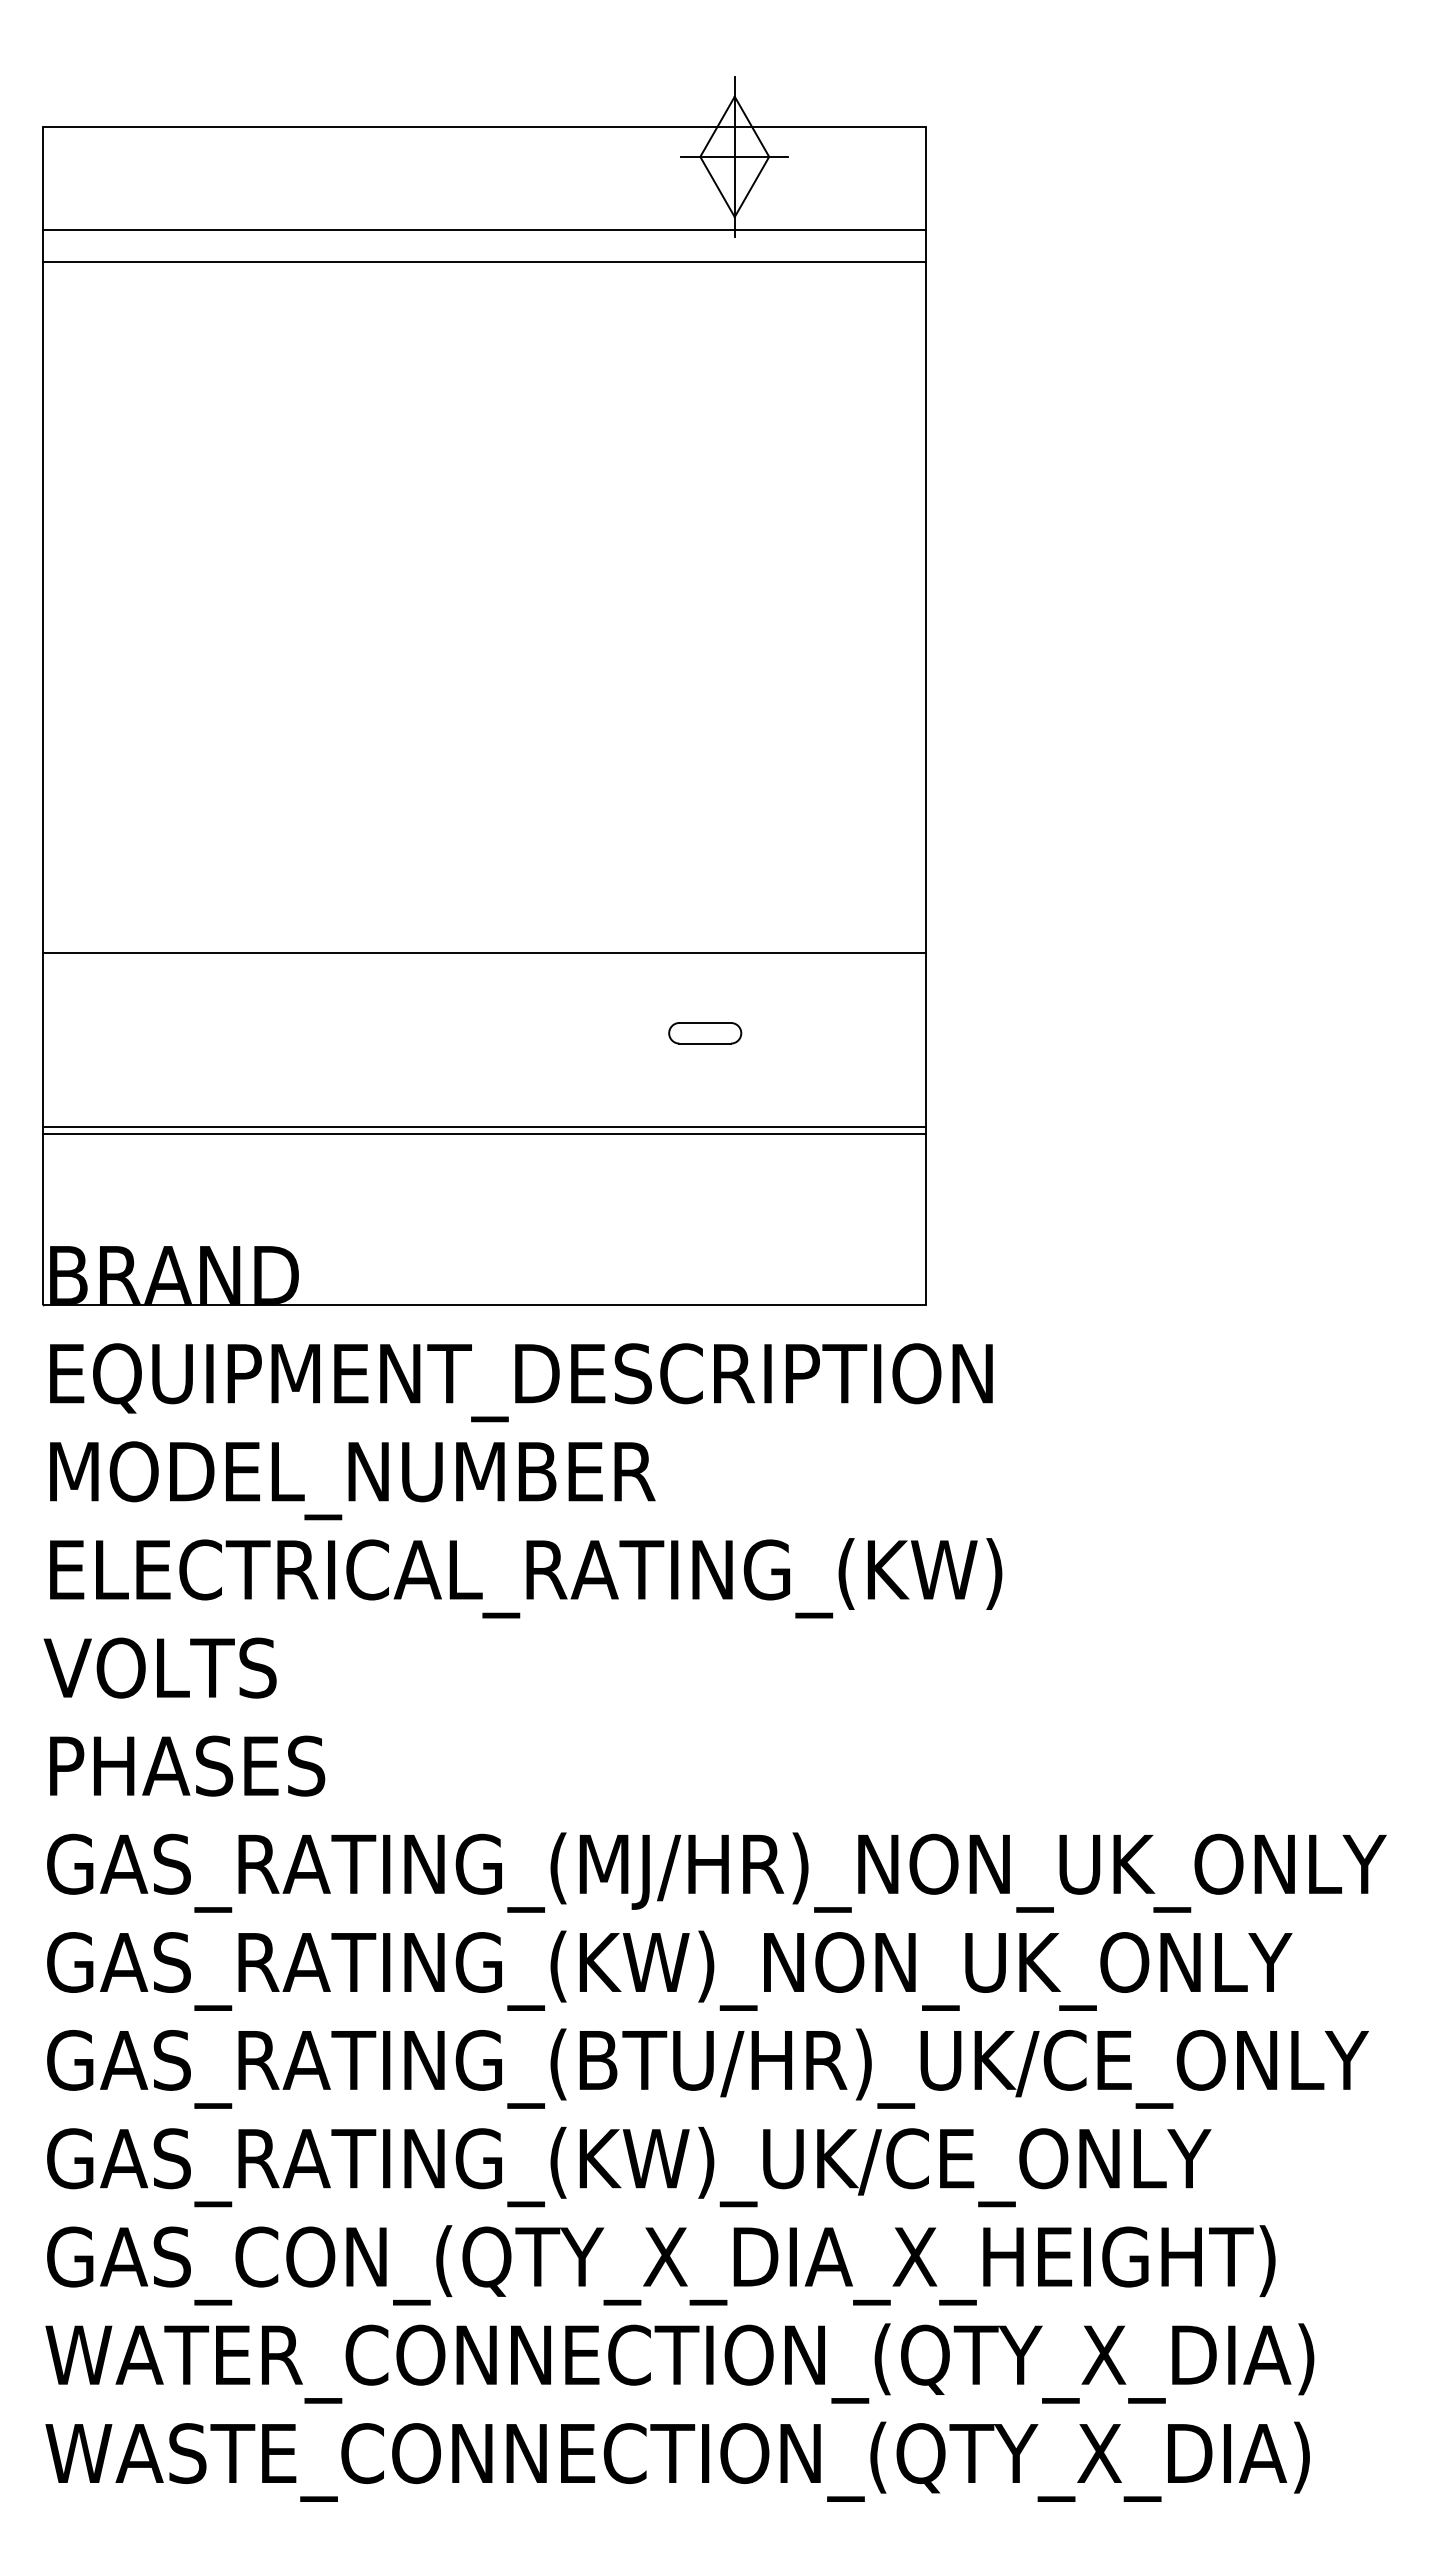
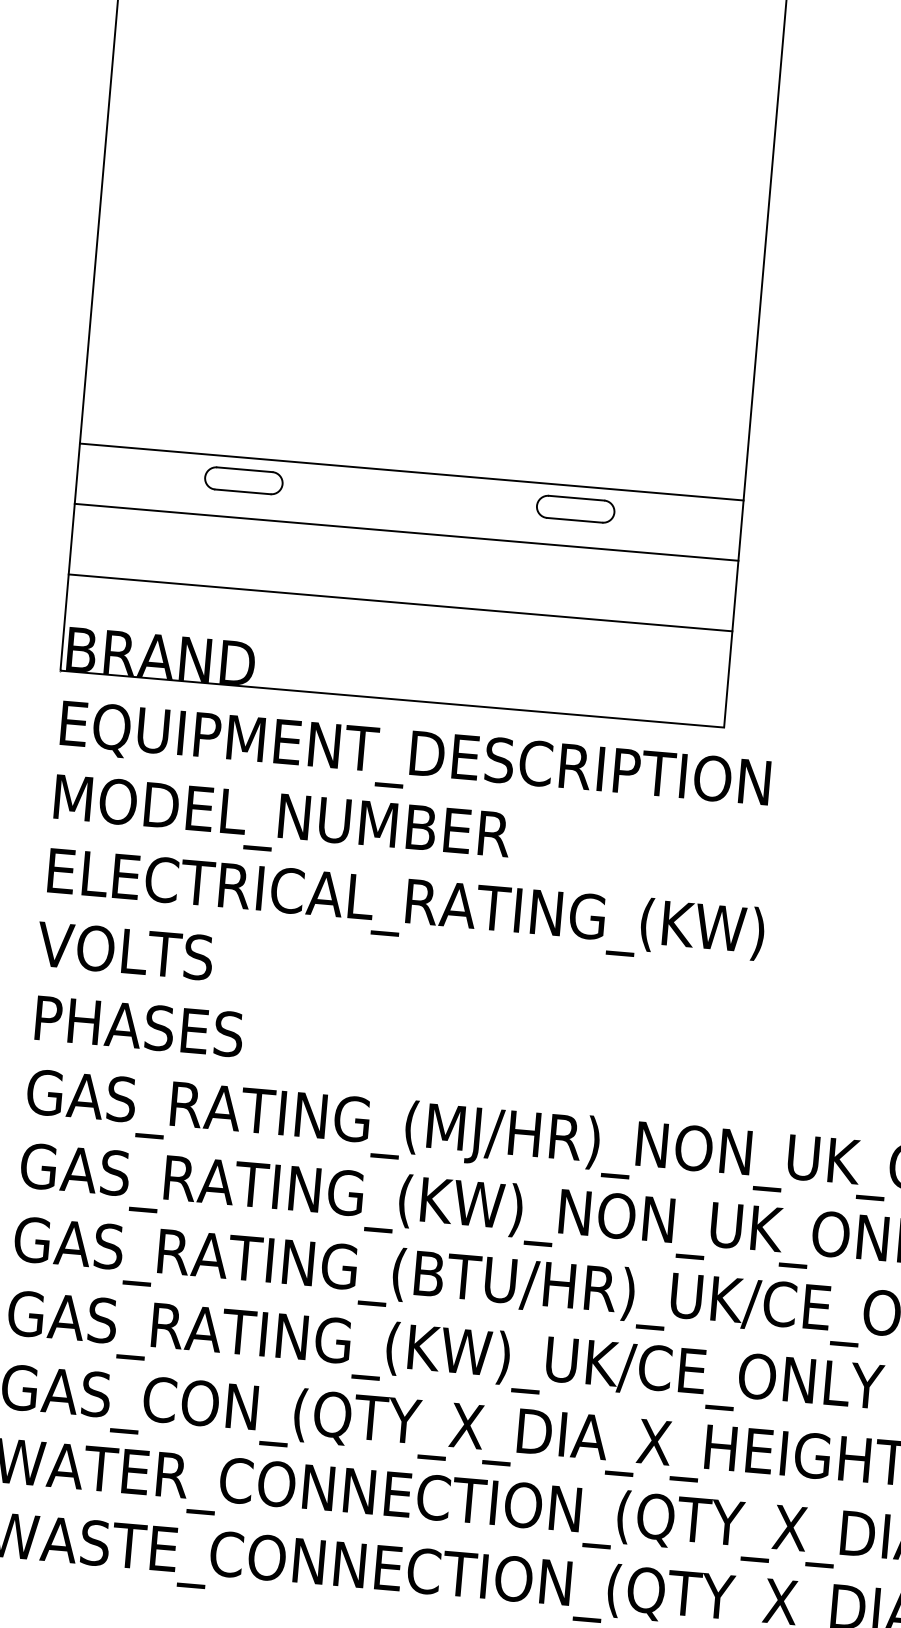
line: (484, 952) -> (411, 471), moved
part: (263, 1032) -> (243, 480), added
part: (704, 1032) -> (575, 508), size x1.43
line: (484, 1126) -> (400, 602), moved
line: (484, 1134) -> (406, 532), moved

